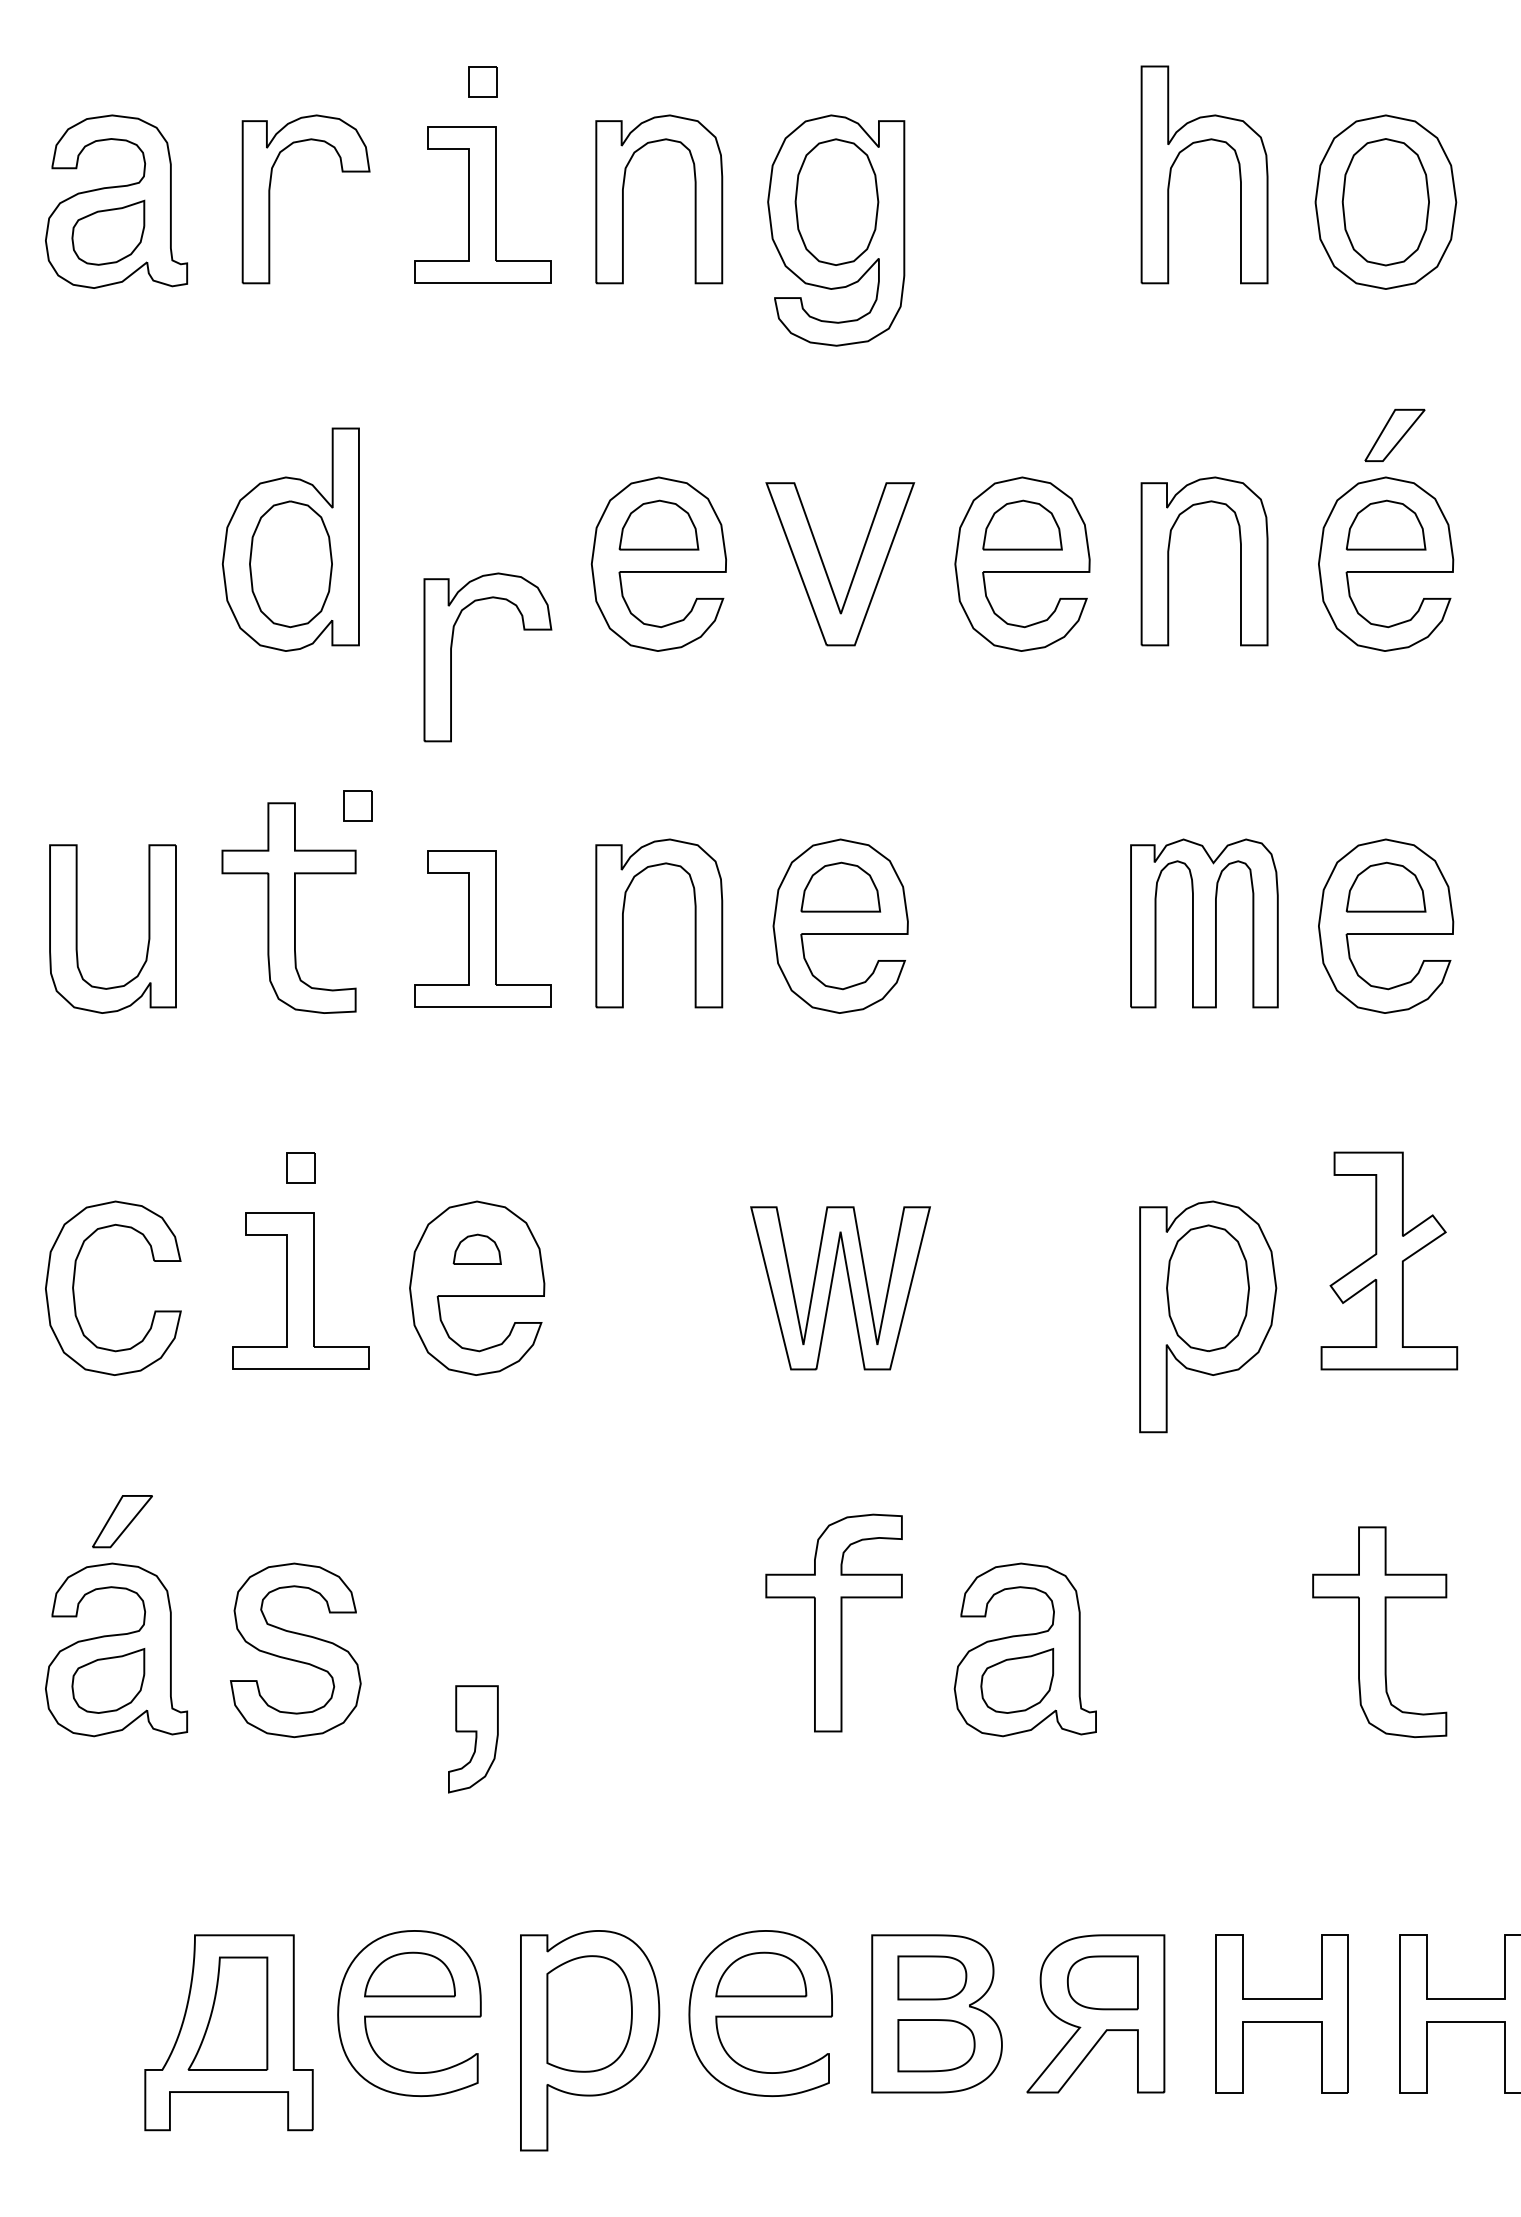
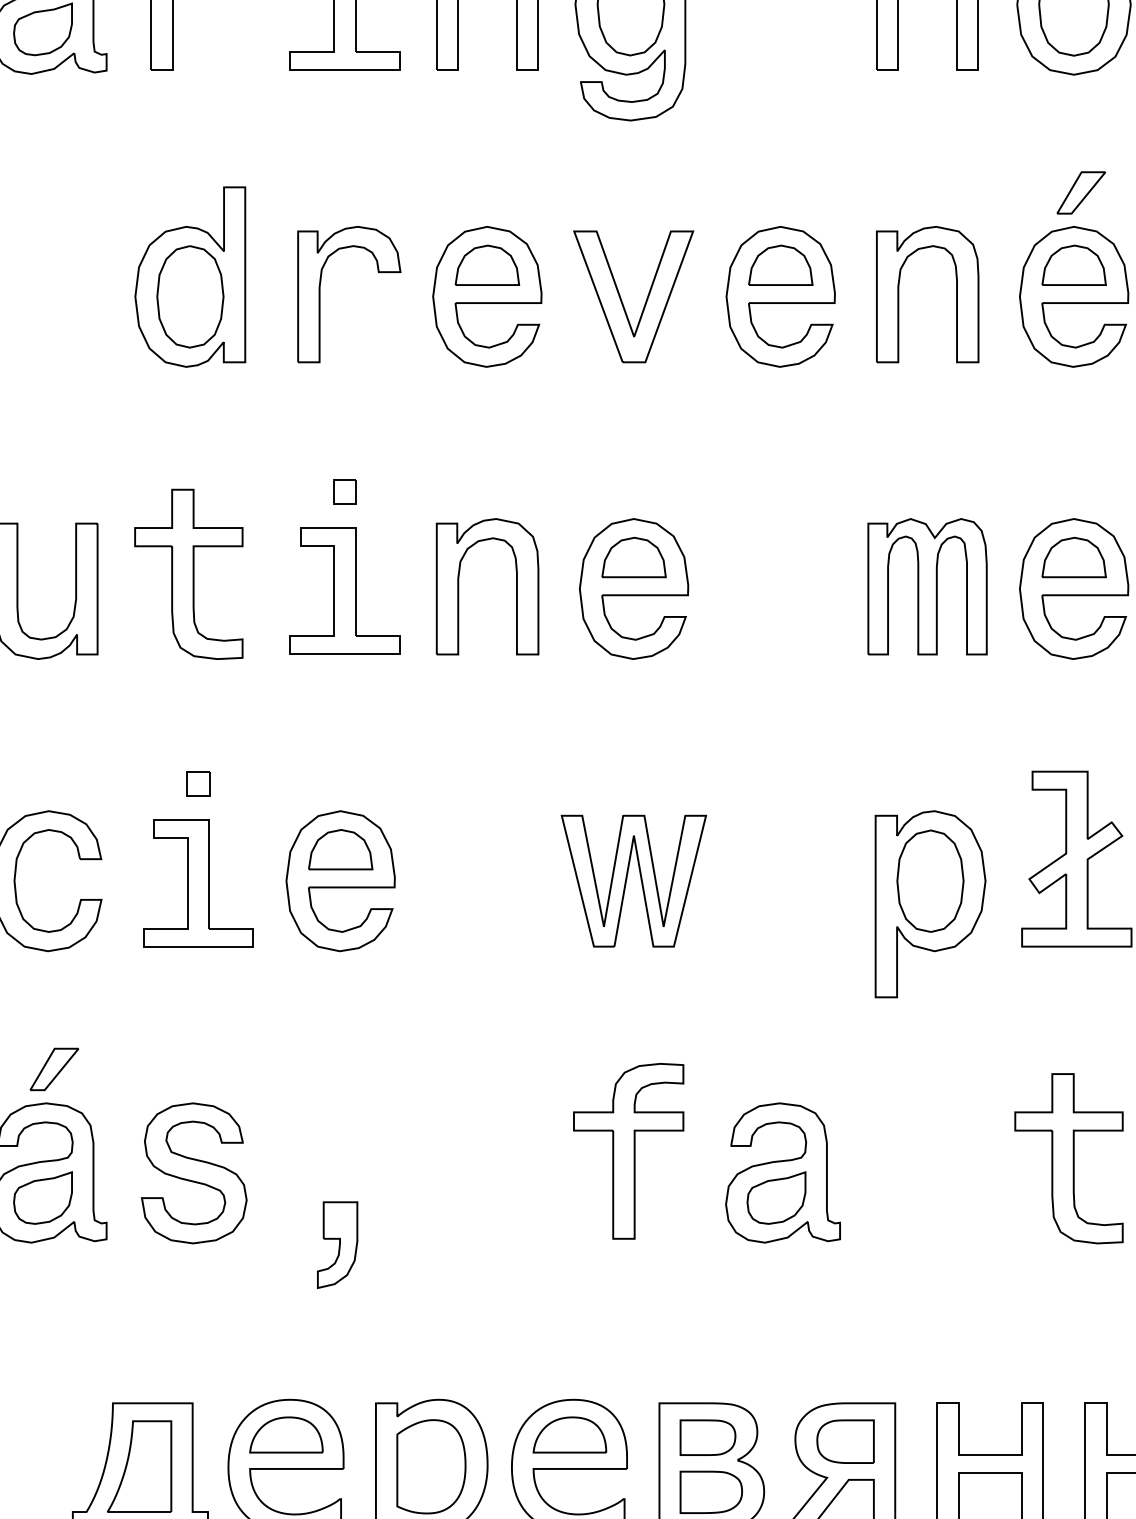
part: (451, 657) -> (319, 294), moved
part: (357, 805) -> (344, 491), moved
part: (477, 1249) -> (340, 849), size x1.67

